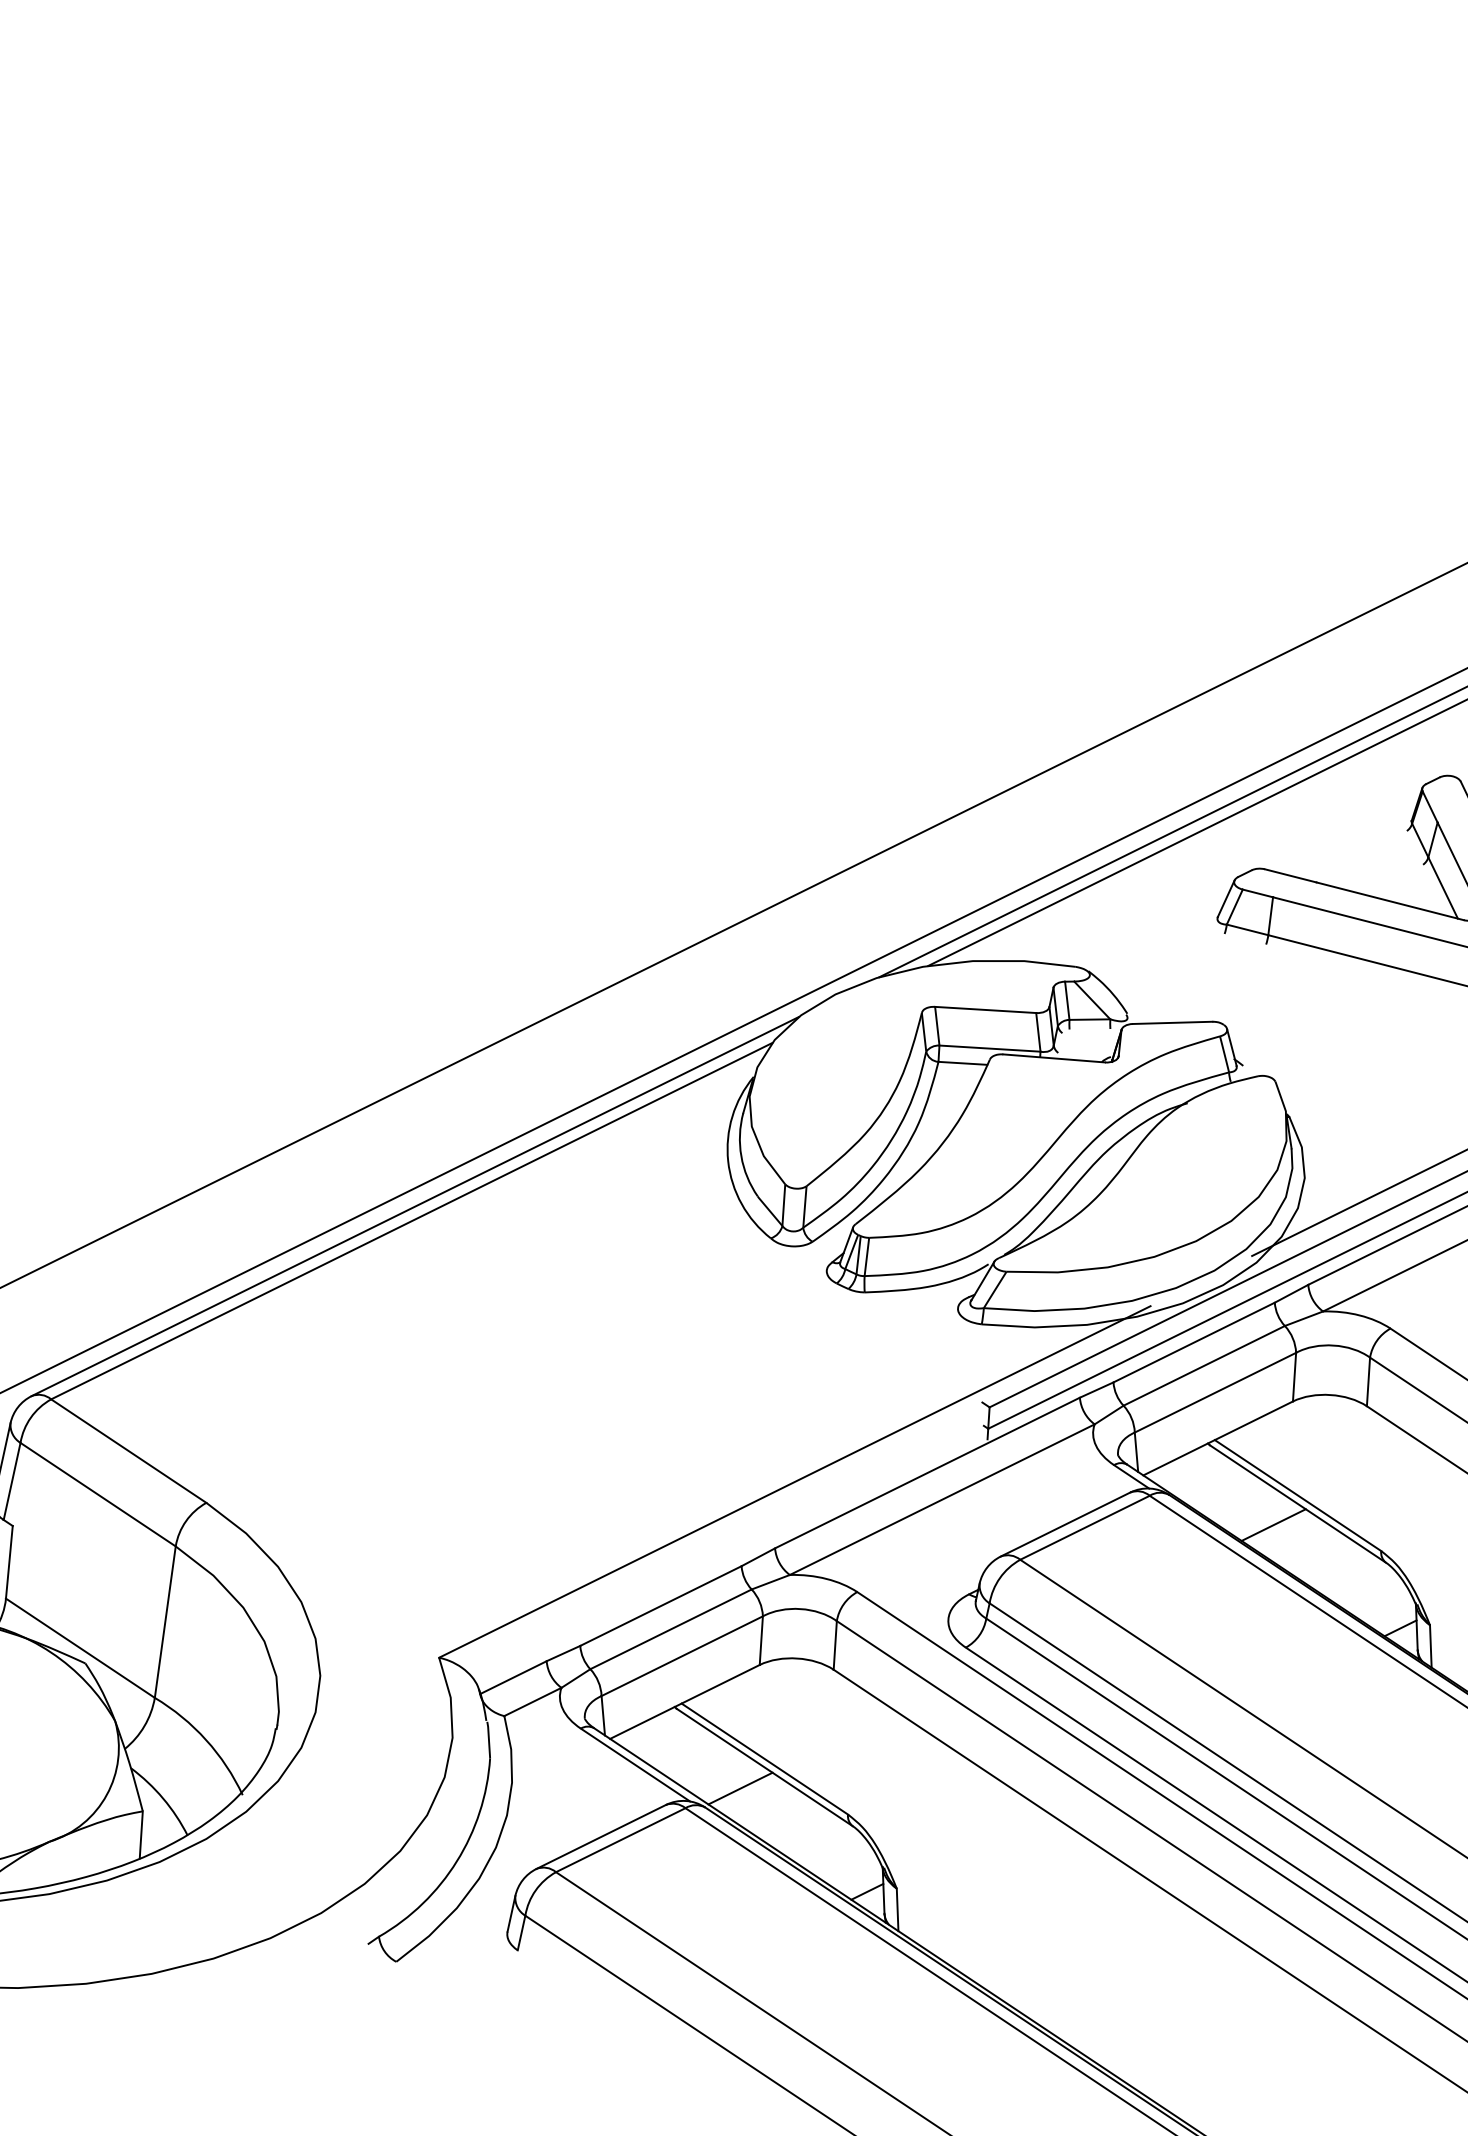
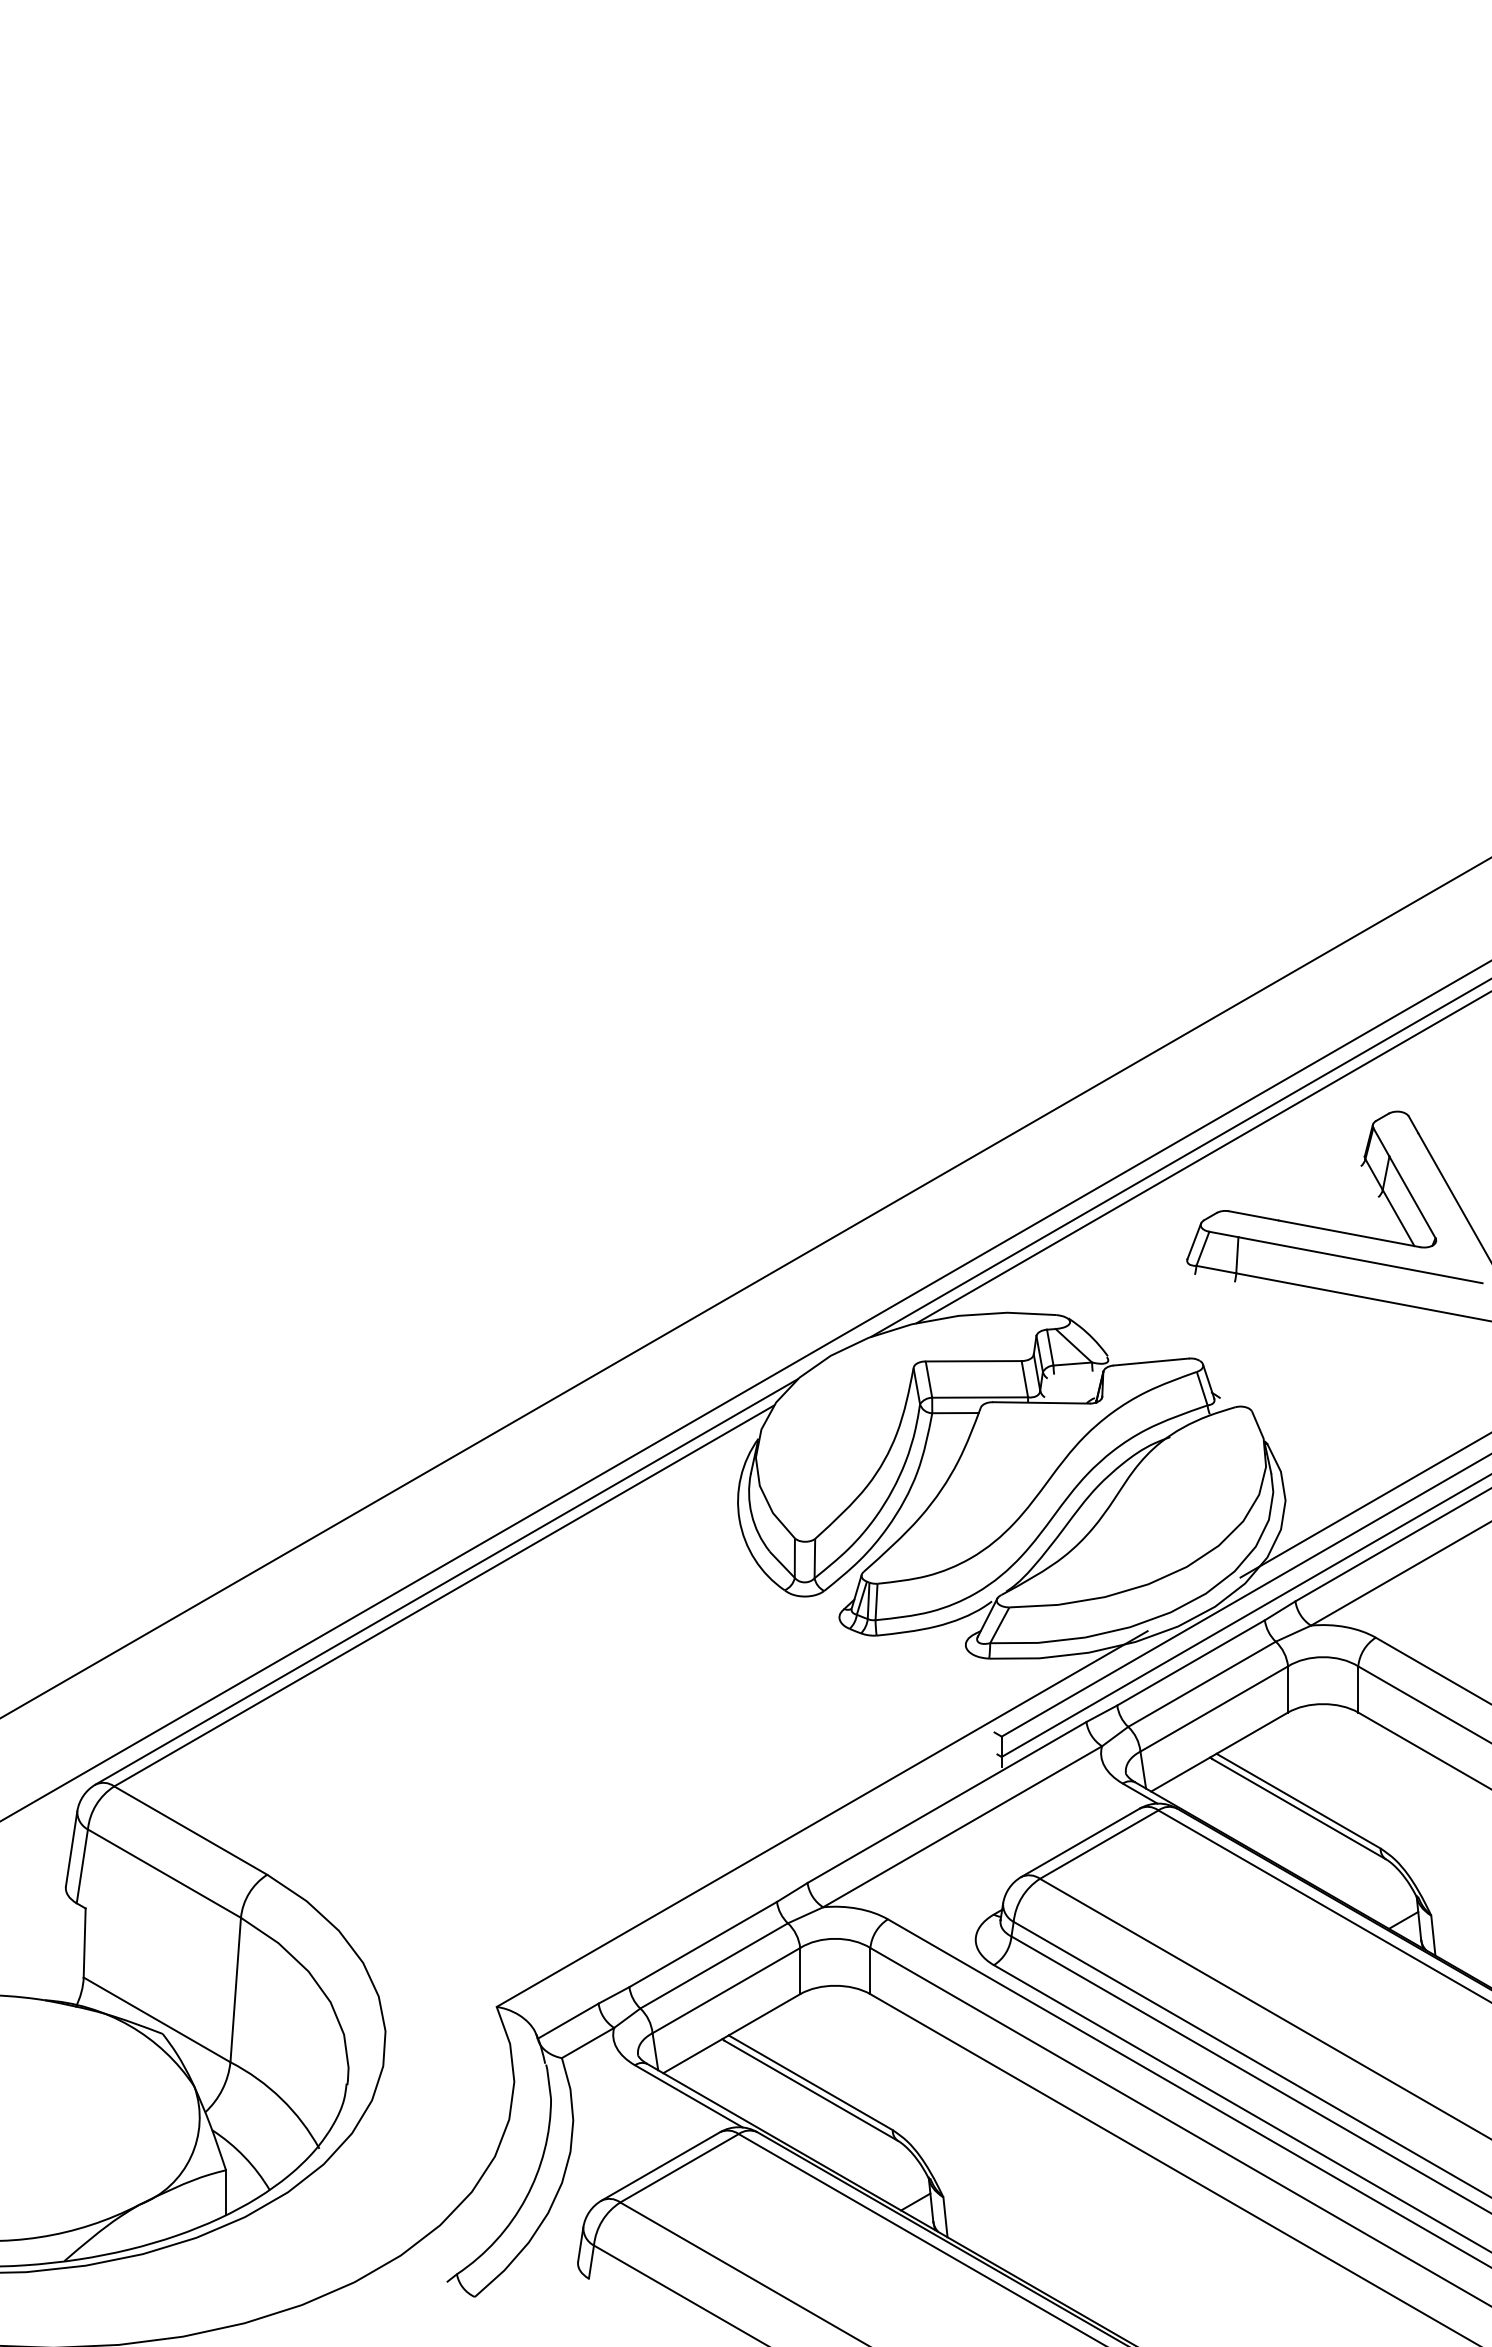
line: (1273, 1525) -> (1277, 1830), removed
line: (740, 1788) -> (789, 2112), removed

